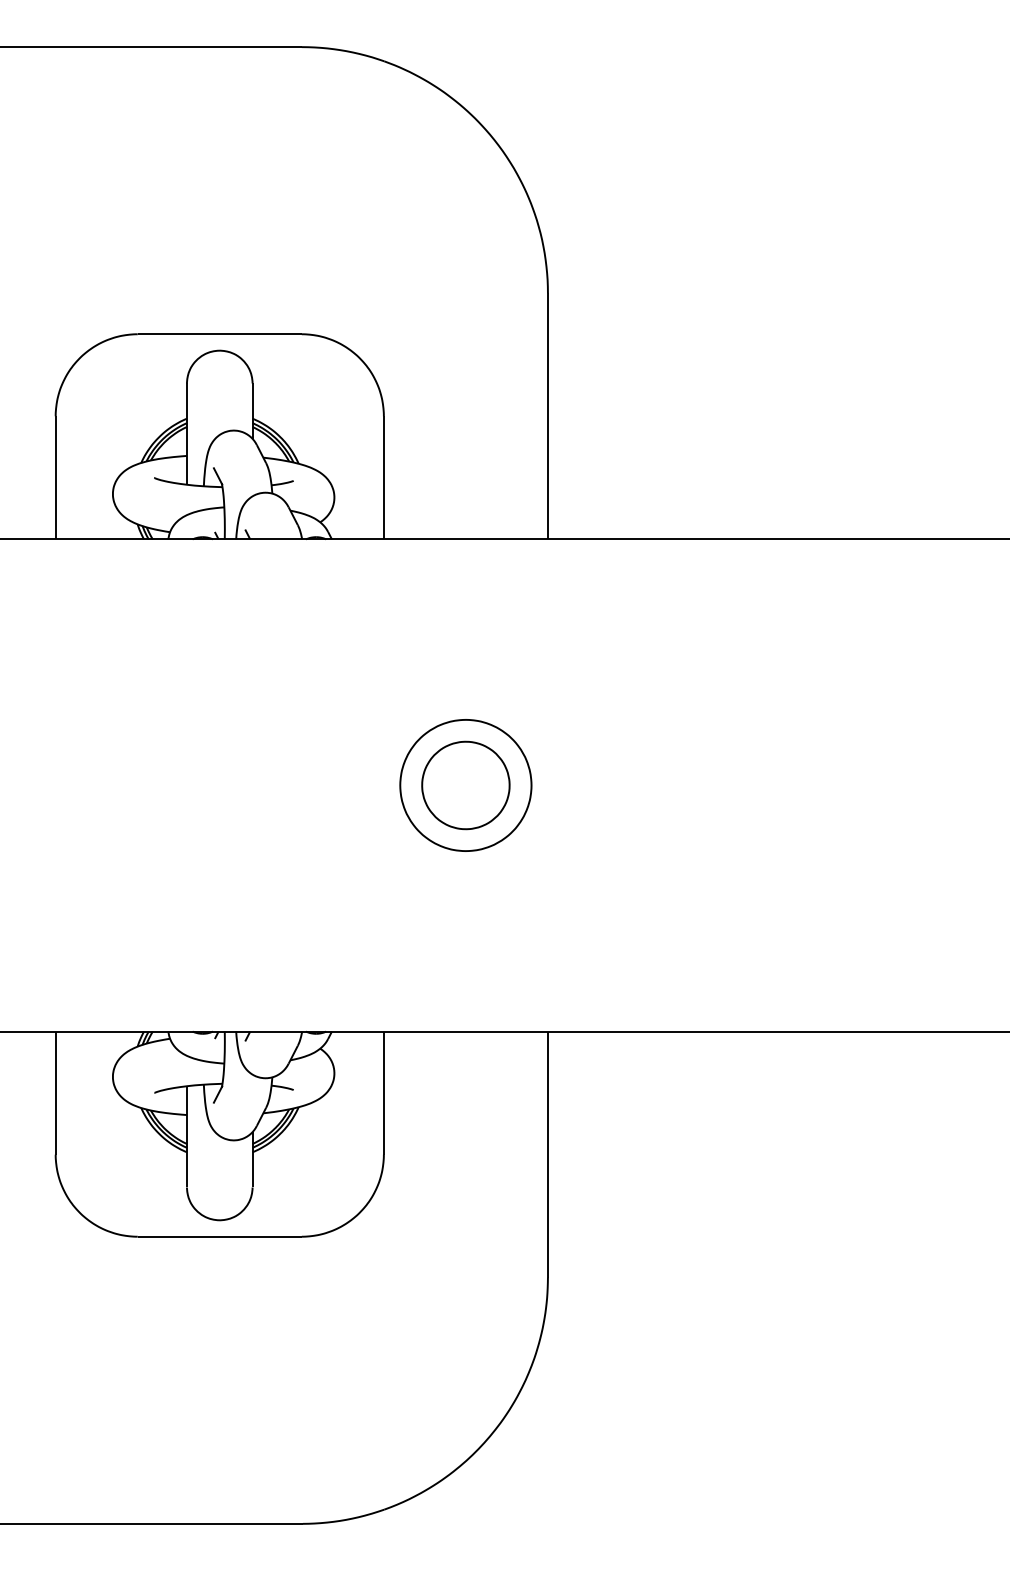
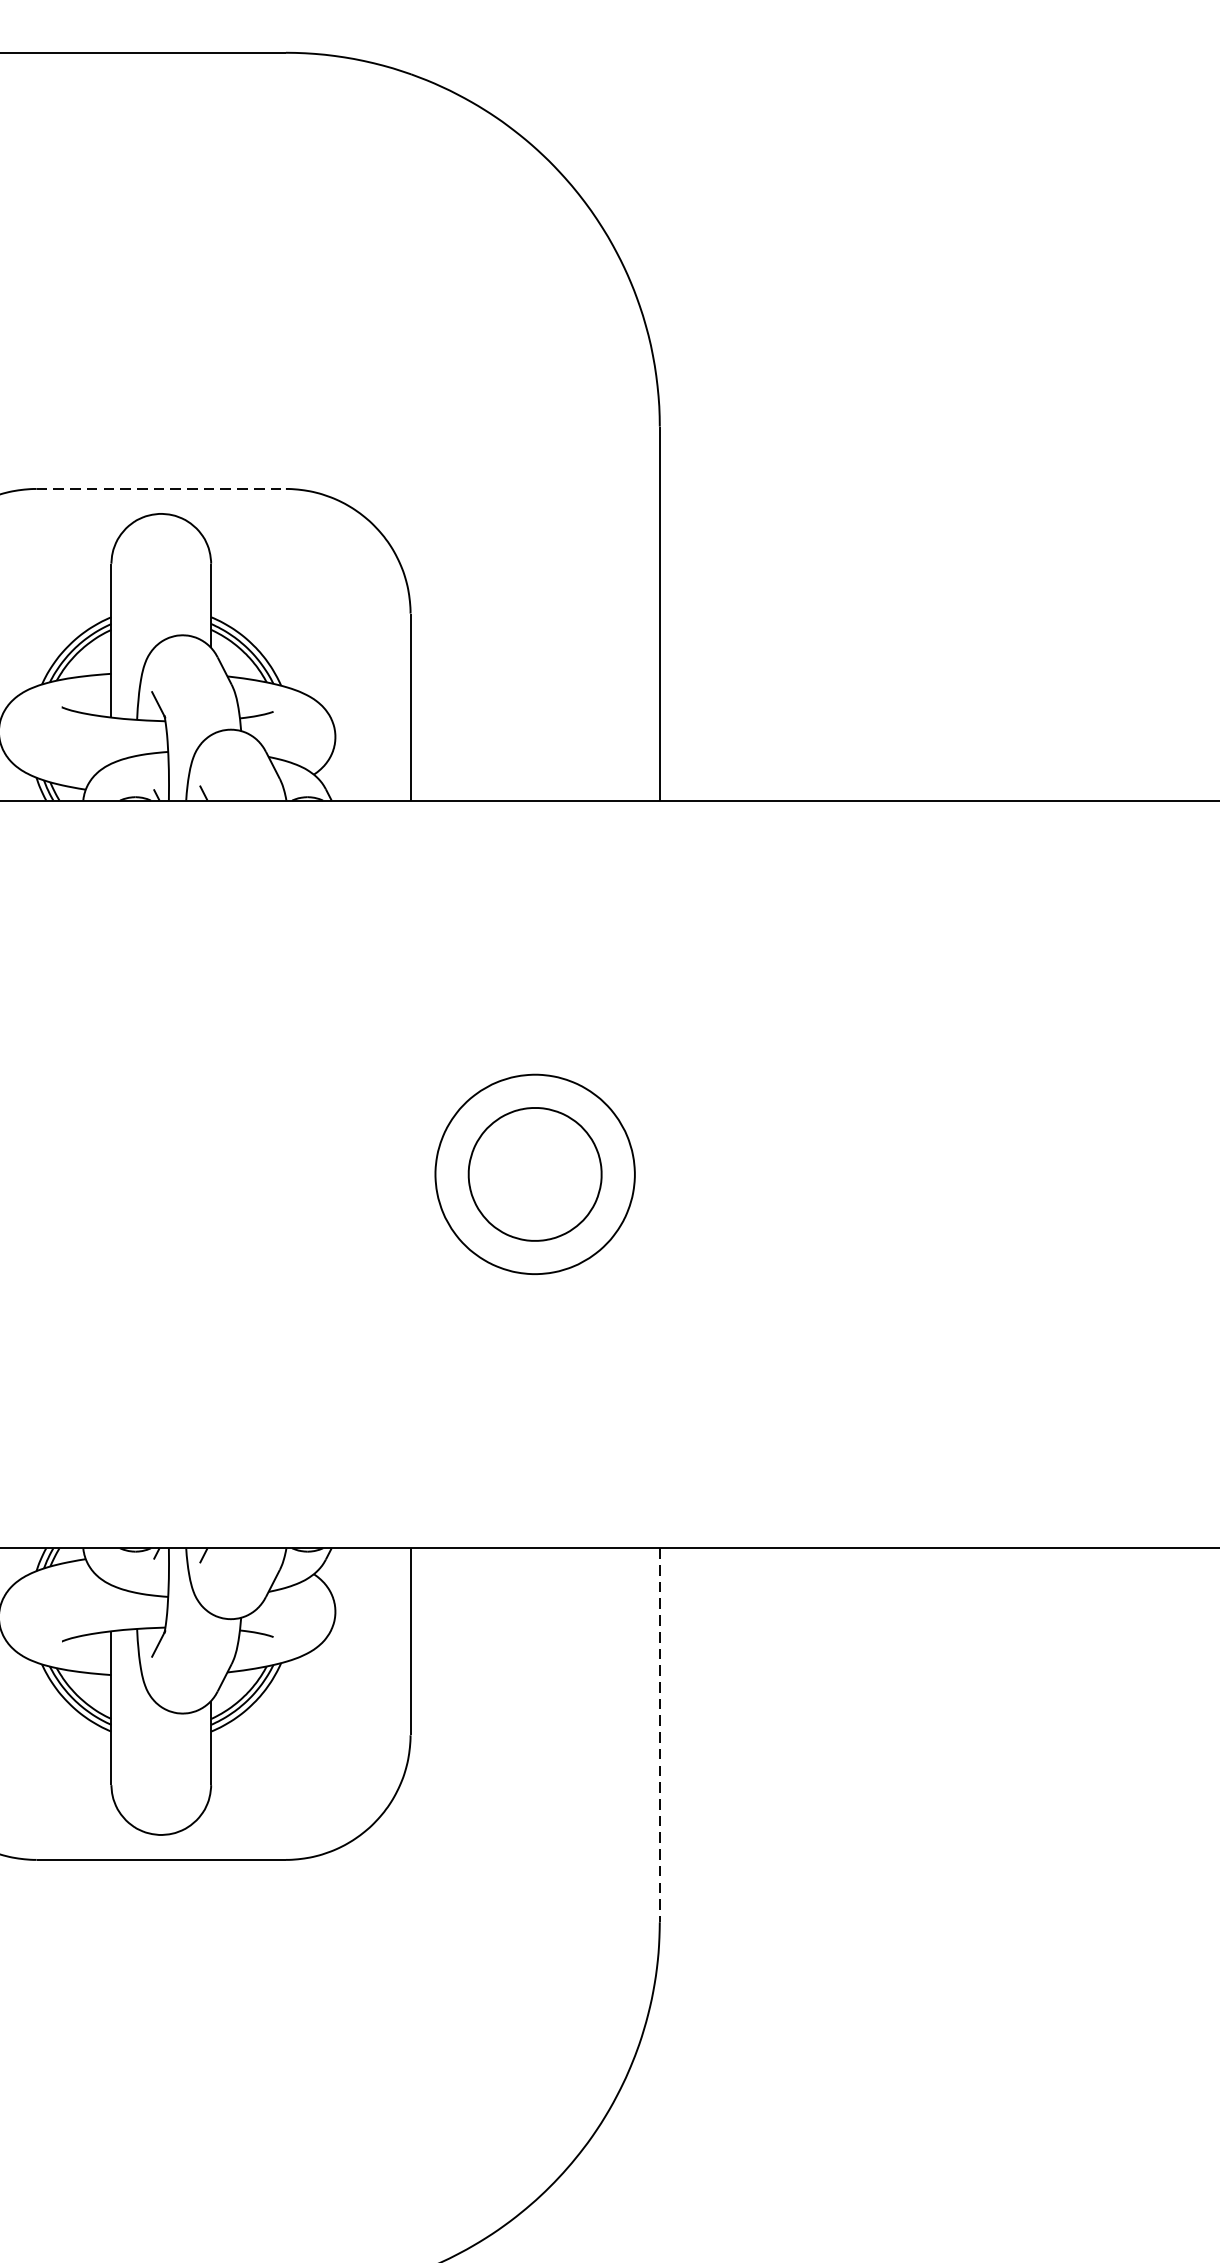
line: (220, 334) -> (162, 489), solid -> dashed
line: (547, 1155) -> (659, 1736), solid -> dashed

